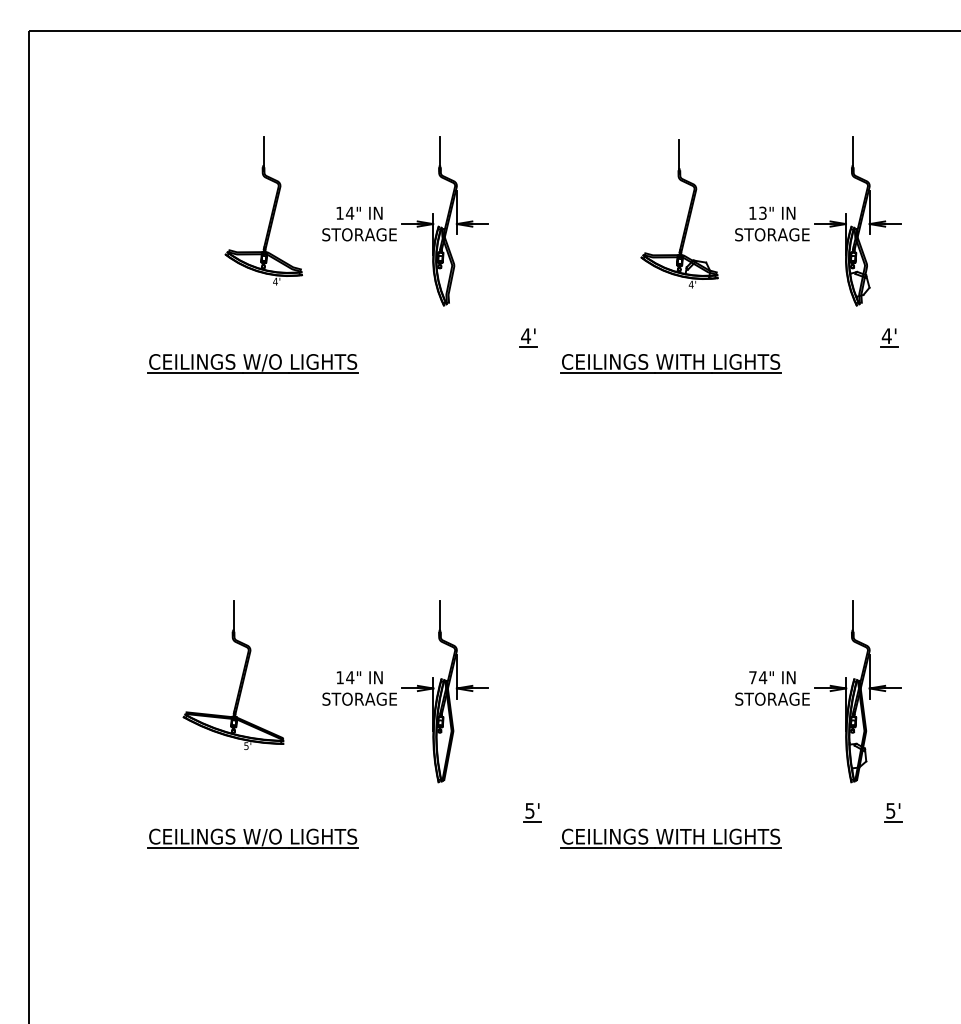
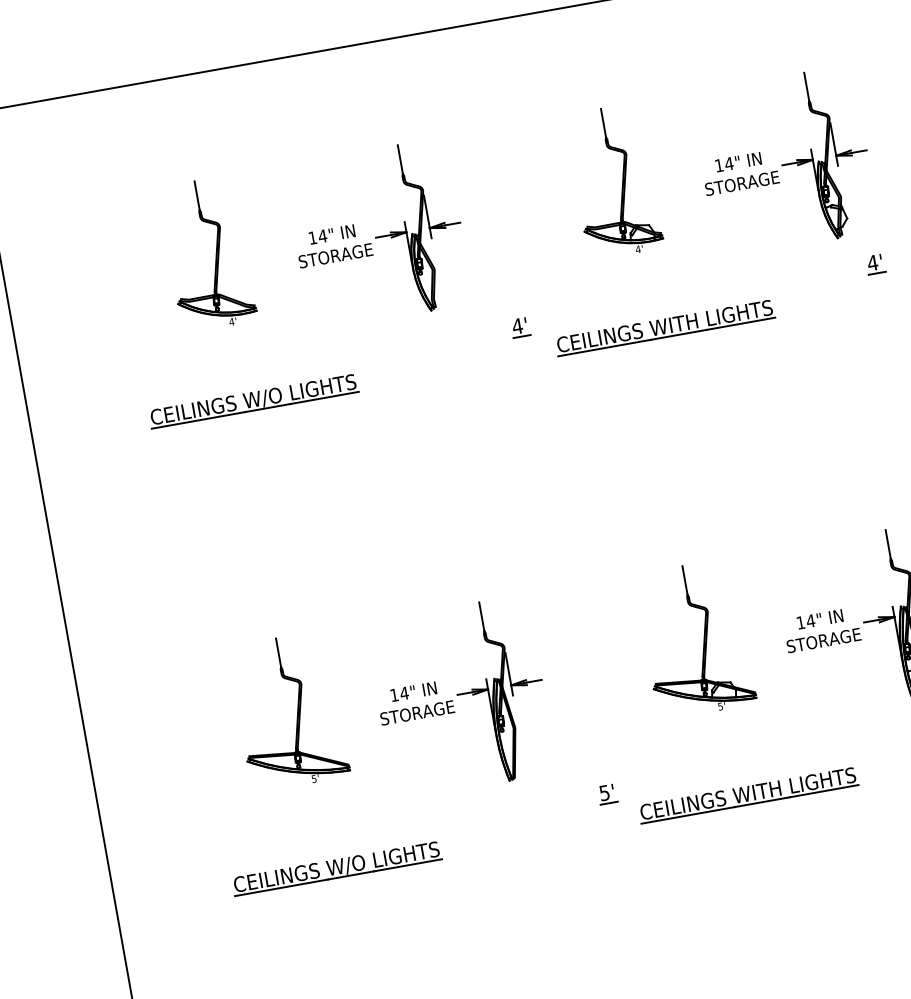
part: (271, 211) -> (215, 253), moved
text: (762, 212) -> (728, 163), 13" -> 14"
part: (687, 213) -> (621, 180), moved
part: (654, 675) -> (703, 637), added
text: (752, 677) -> (800, 622), 74" -> 14"

